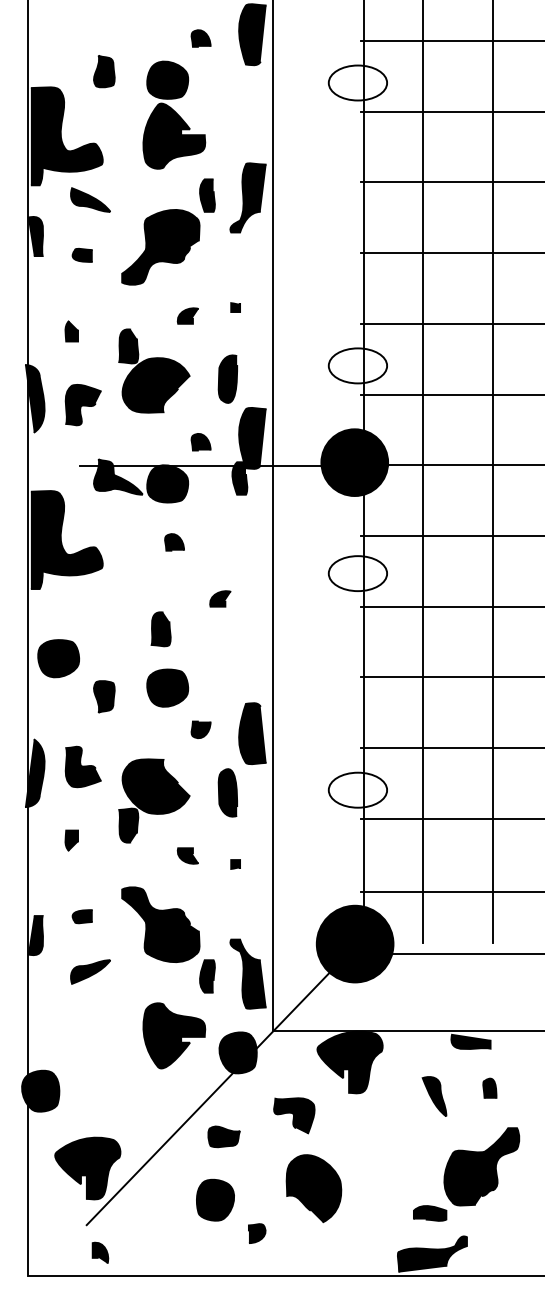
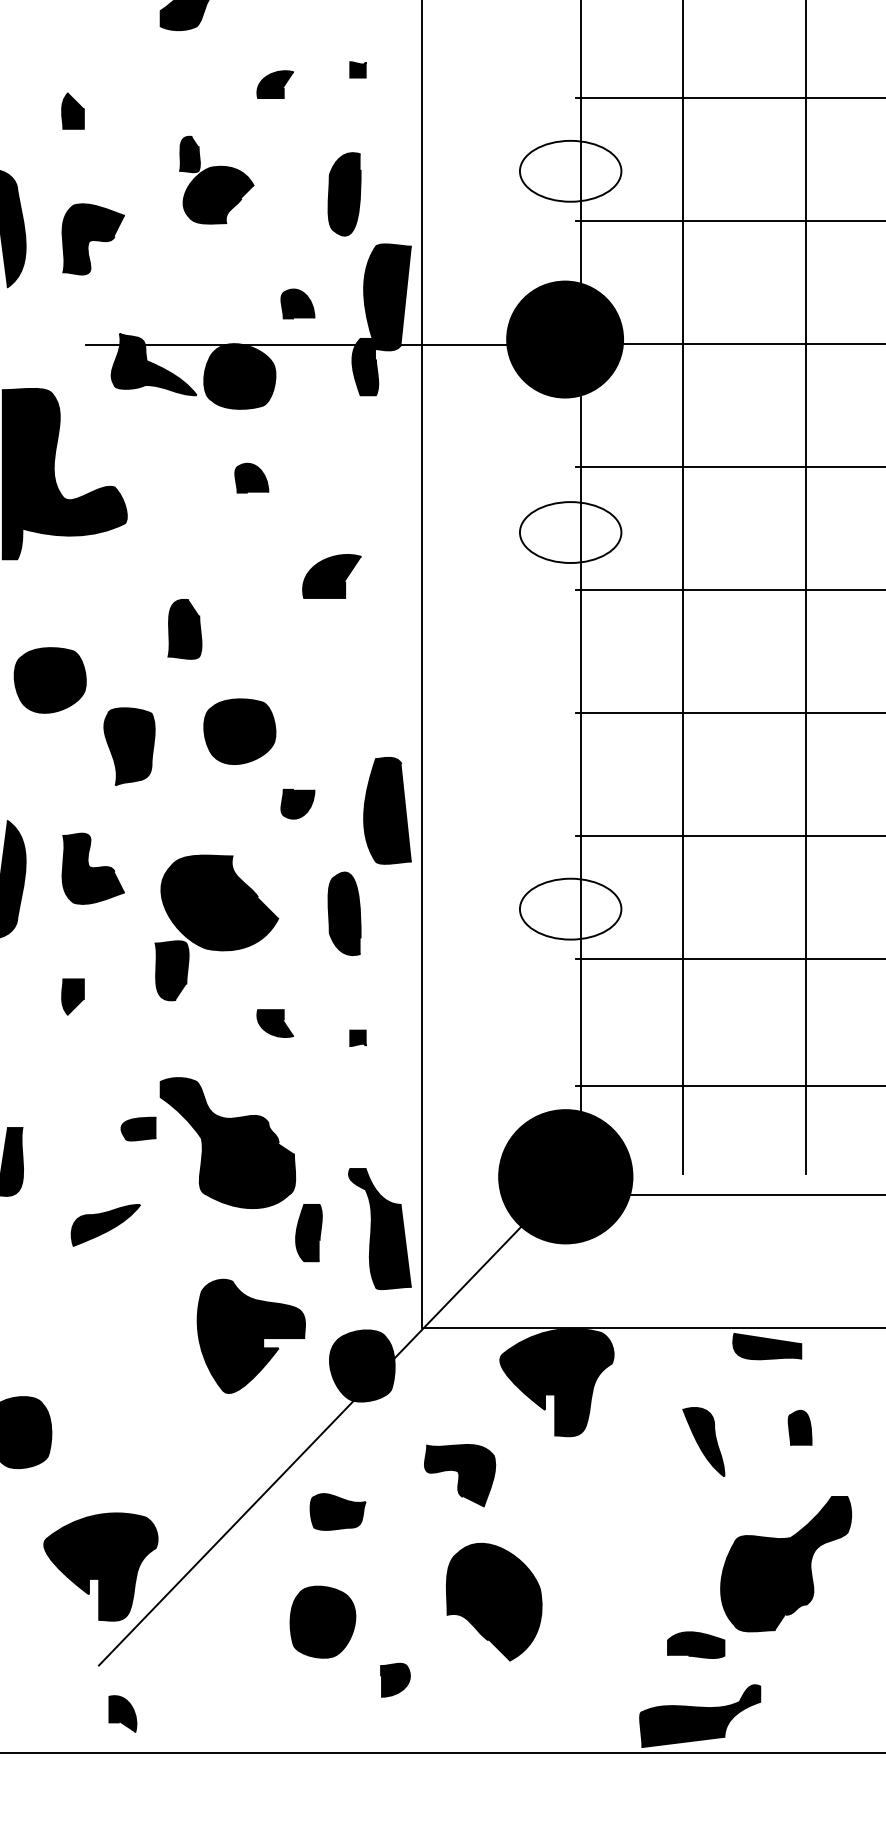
part: (154, 370) -> (216, 179), size x0.6
part: (220, 598) -> (331, 575), size x1.6
part: (160, 629) -> (183, 629), moved
part: (104, 696) -> (129, 746), size x1.4
part: (81, 916) -> (136, 1128), moved

